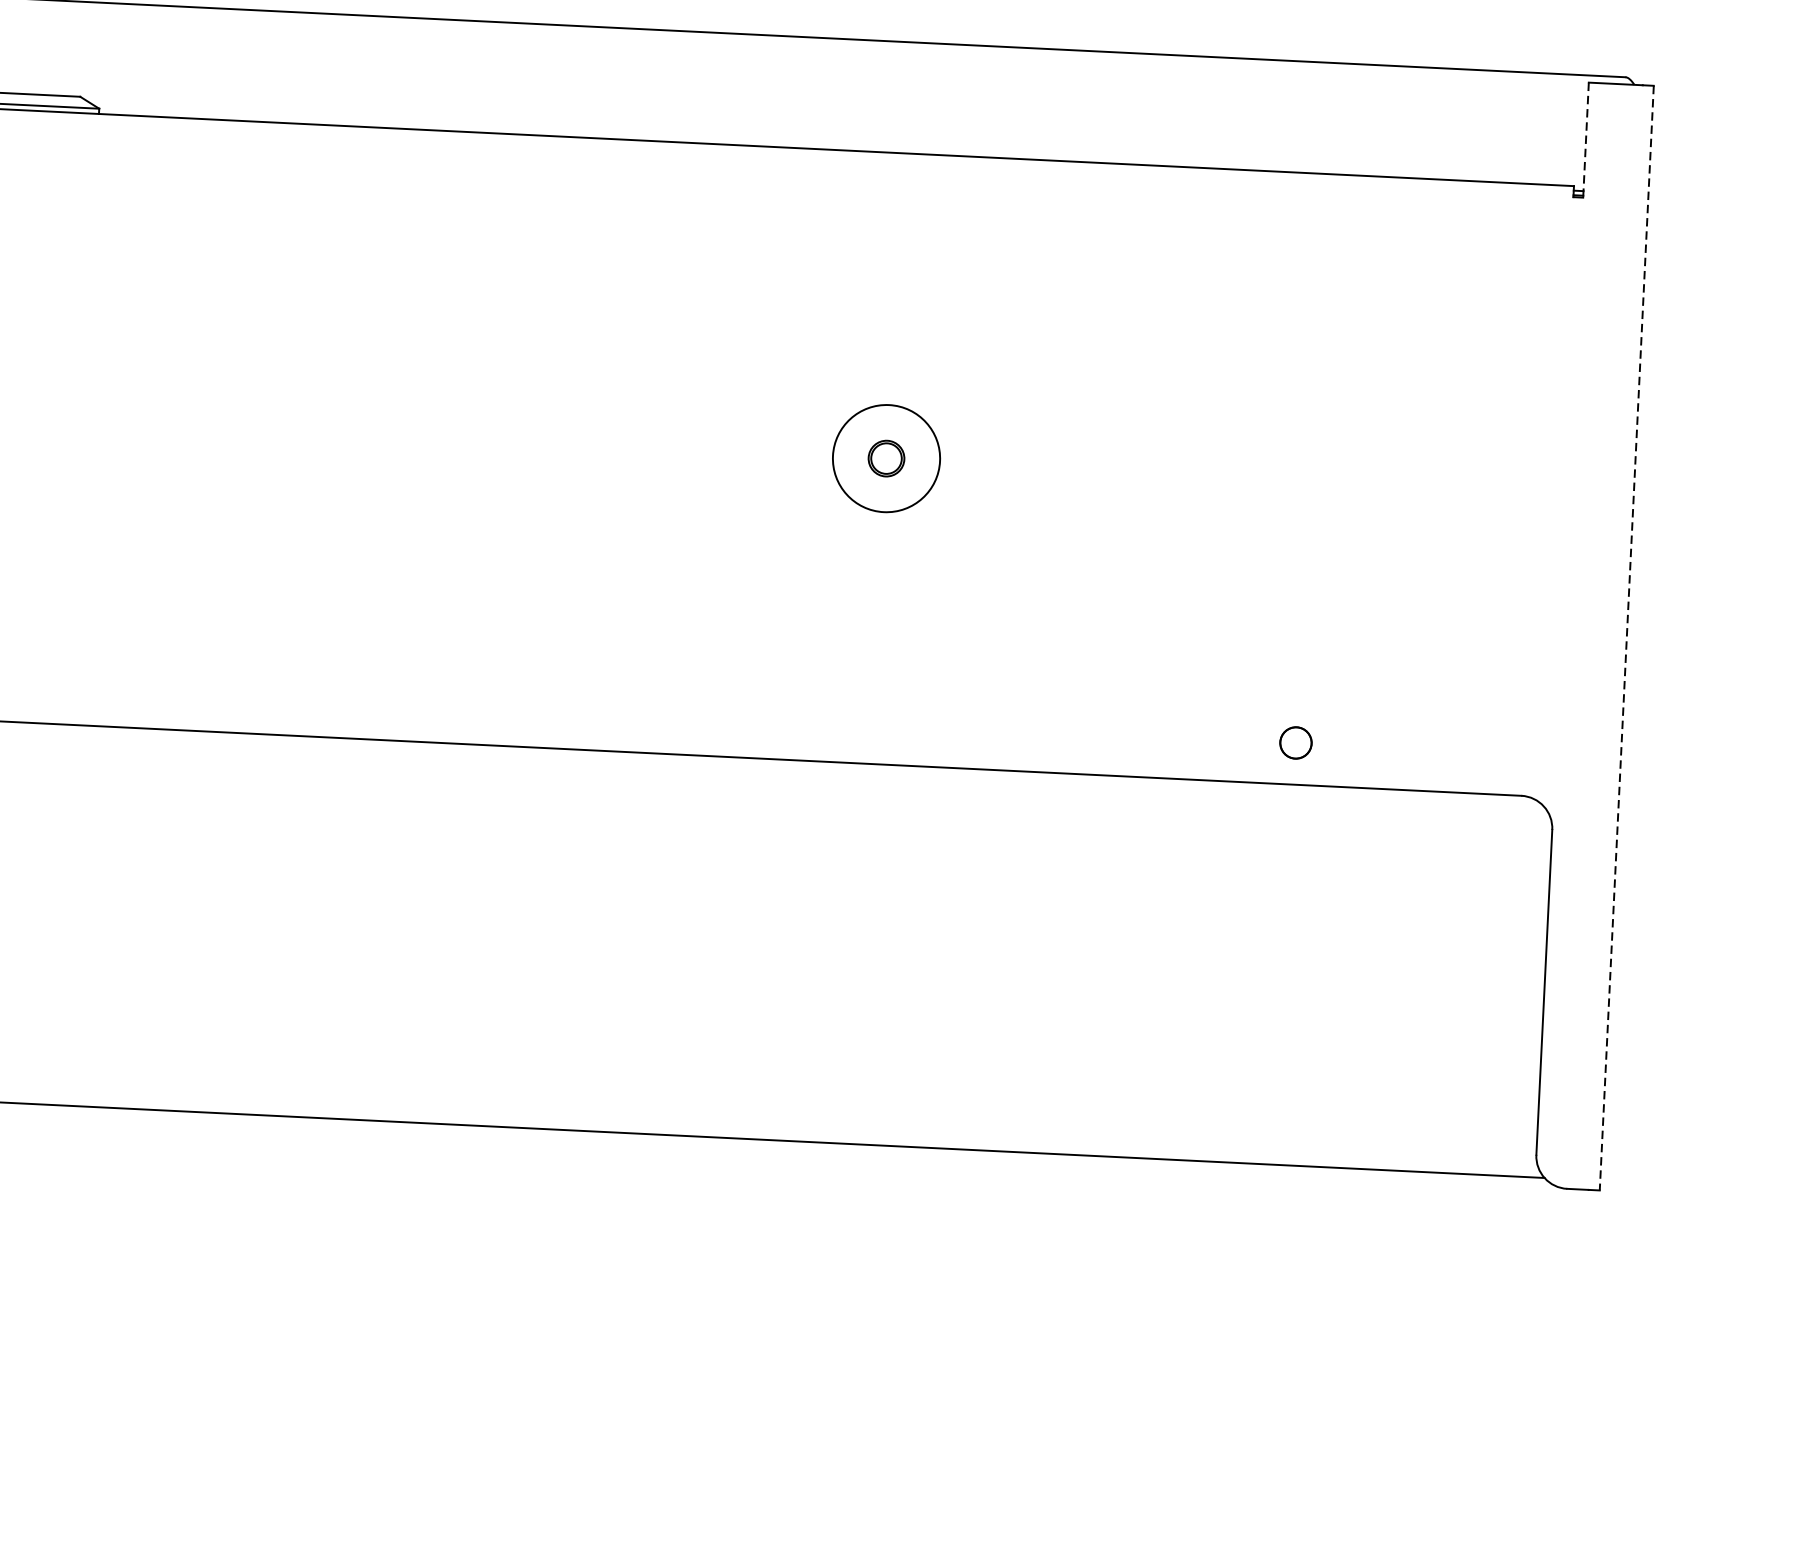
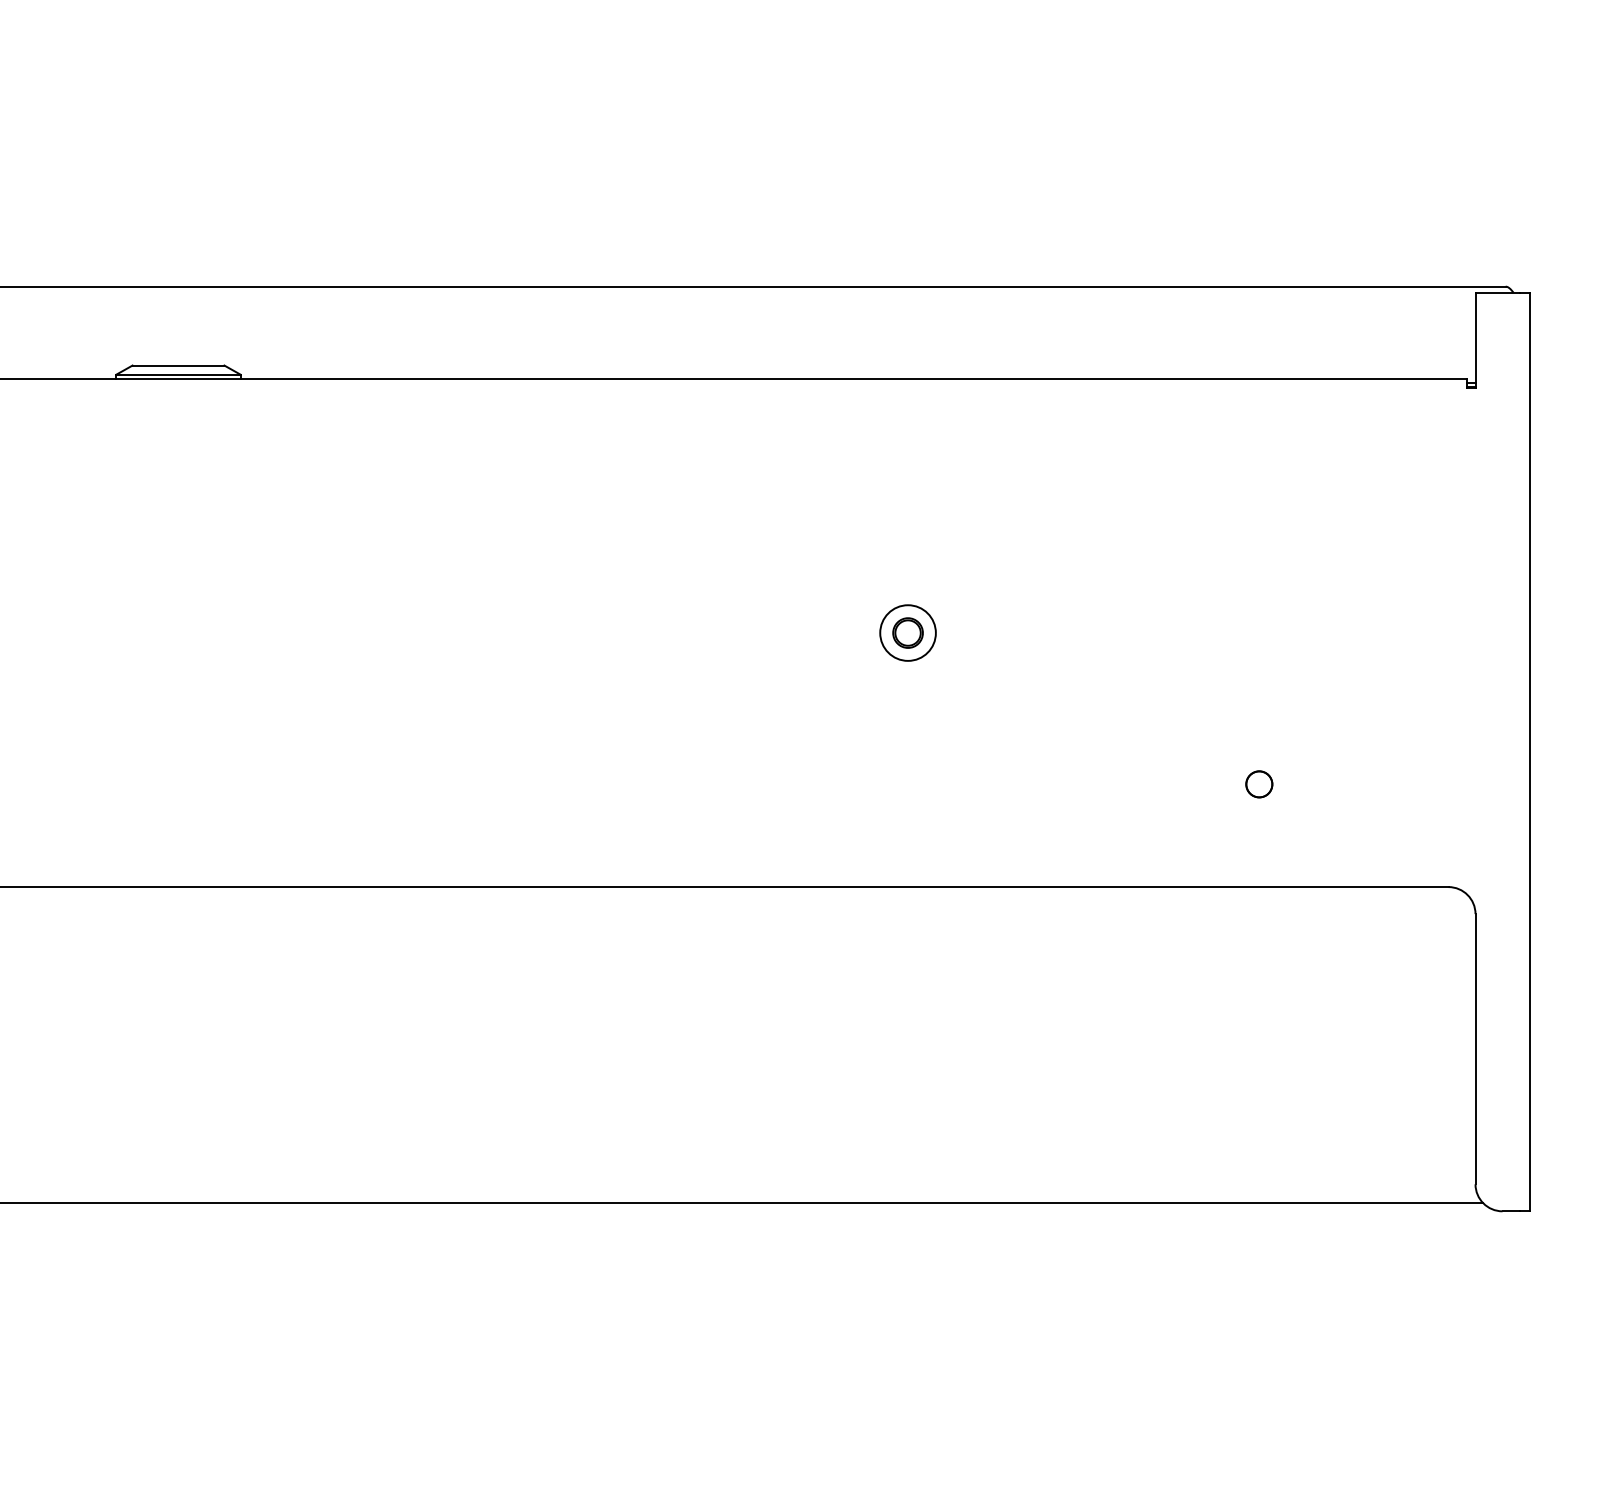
line: (1585, 140) -> (1475, 340), dashed -> solid
circle: (885, 457) -> (907, 632), size x0.62
line: (1626, 638) -> (1529, 752), dashed -> solid
circle: (1296, 743) -> (1259, 784), moved

